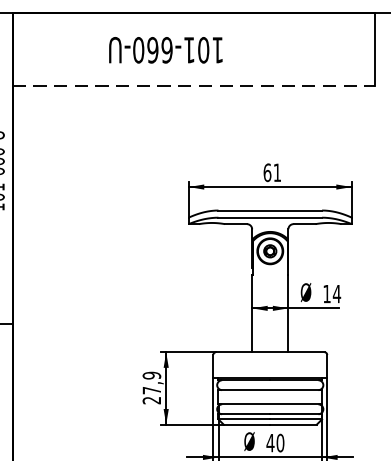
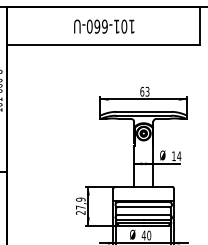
text: (166, 49) -> (104, 26), moved
line: (194, 85) -> (103, 45), dashed -> solid
text: (277, 172) -> (147, 91), 61 -> 63

